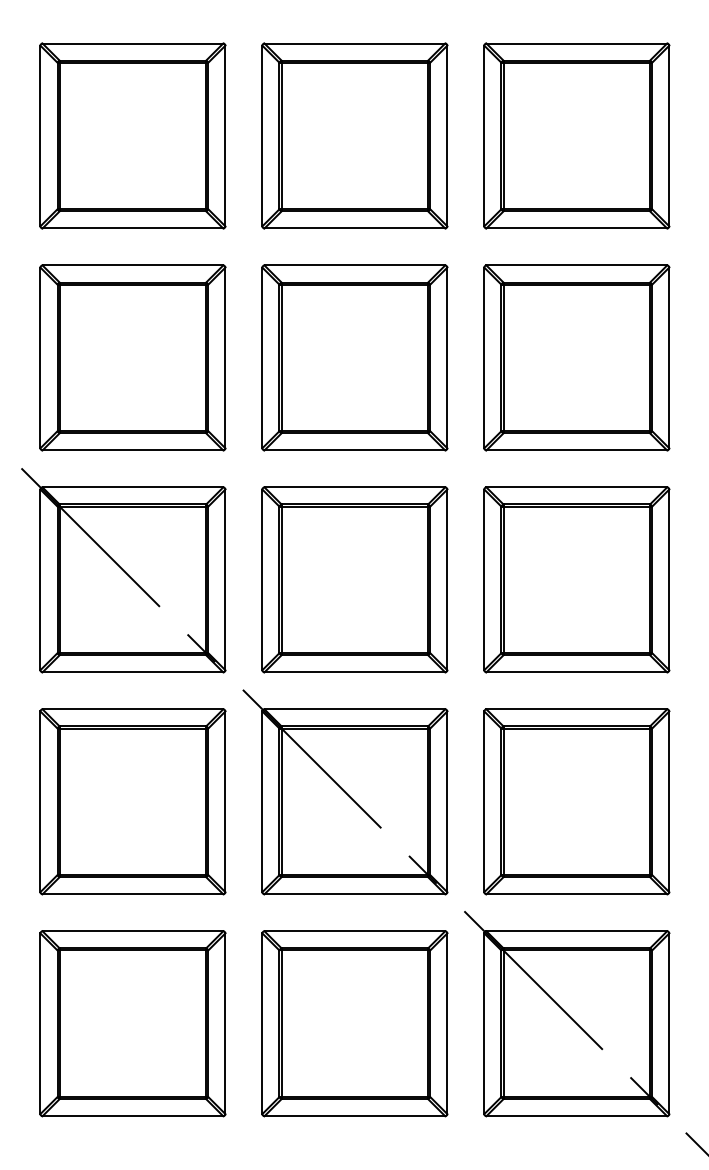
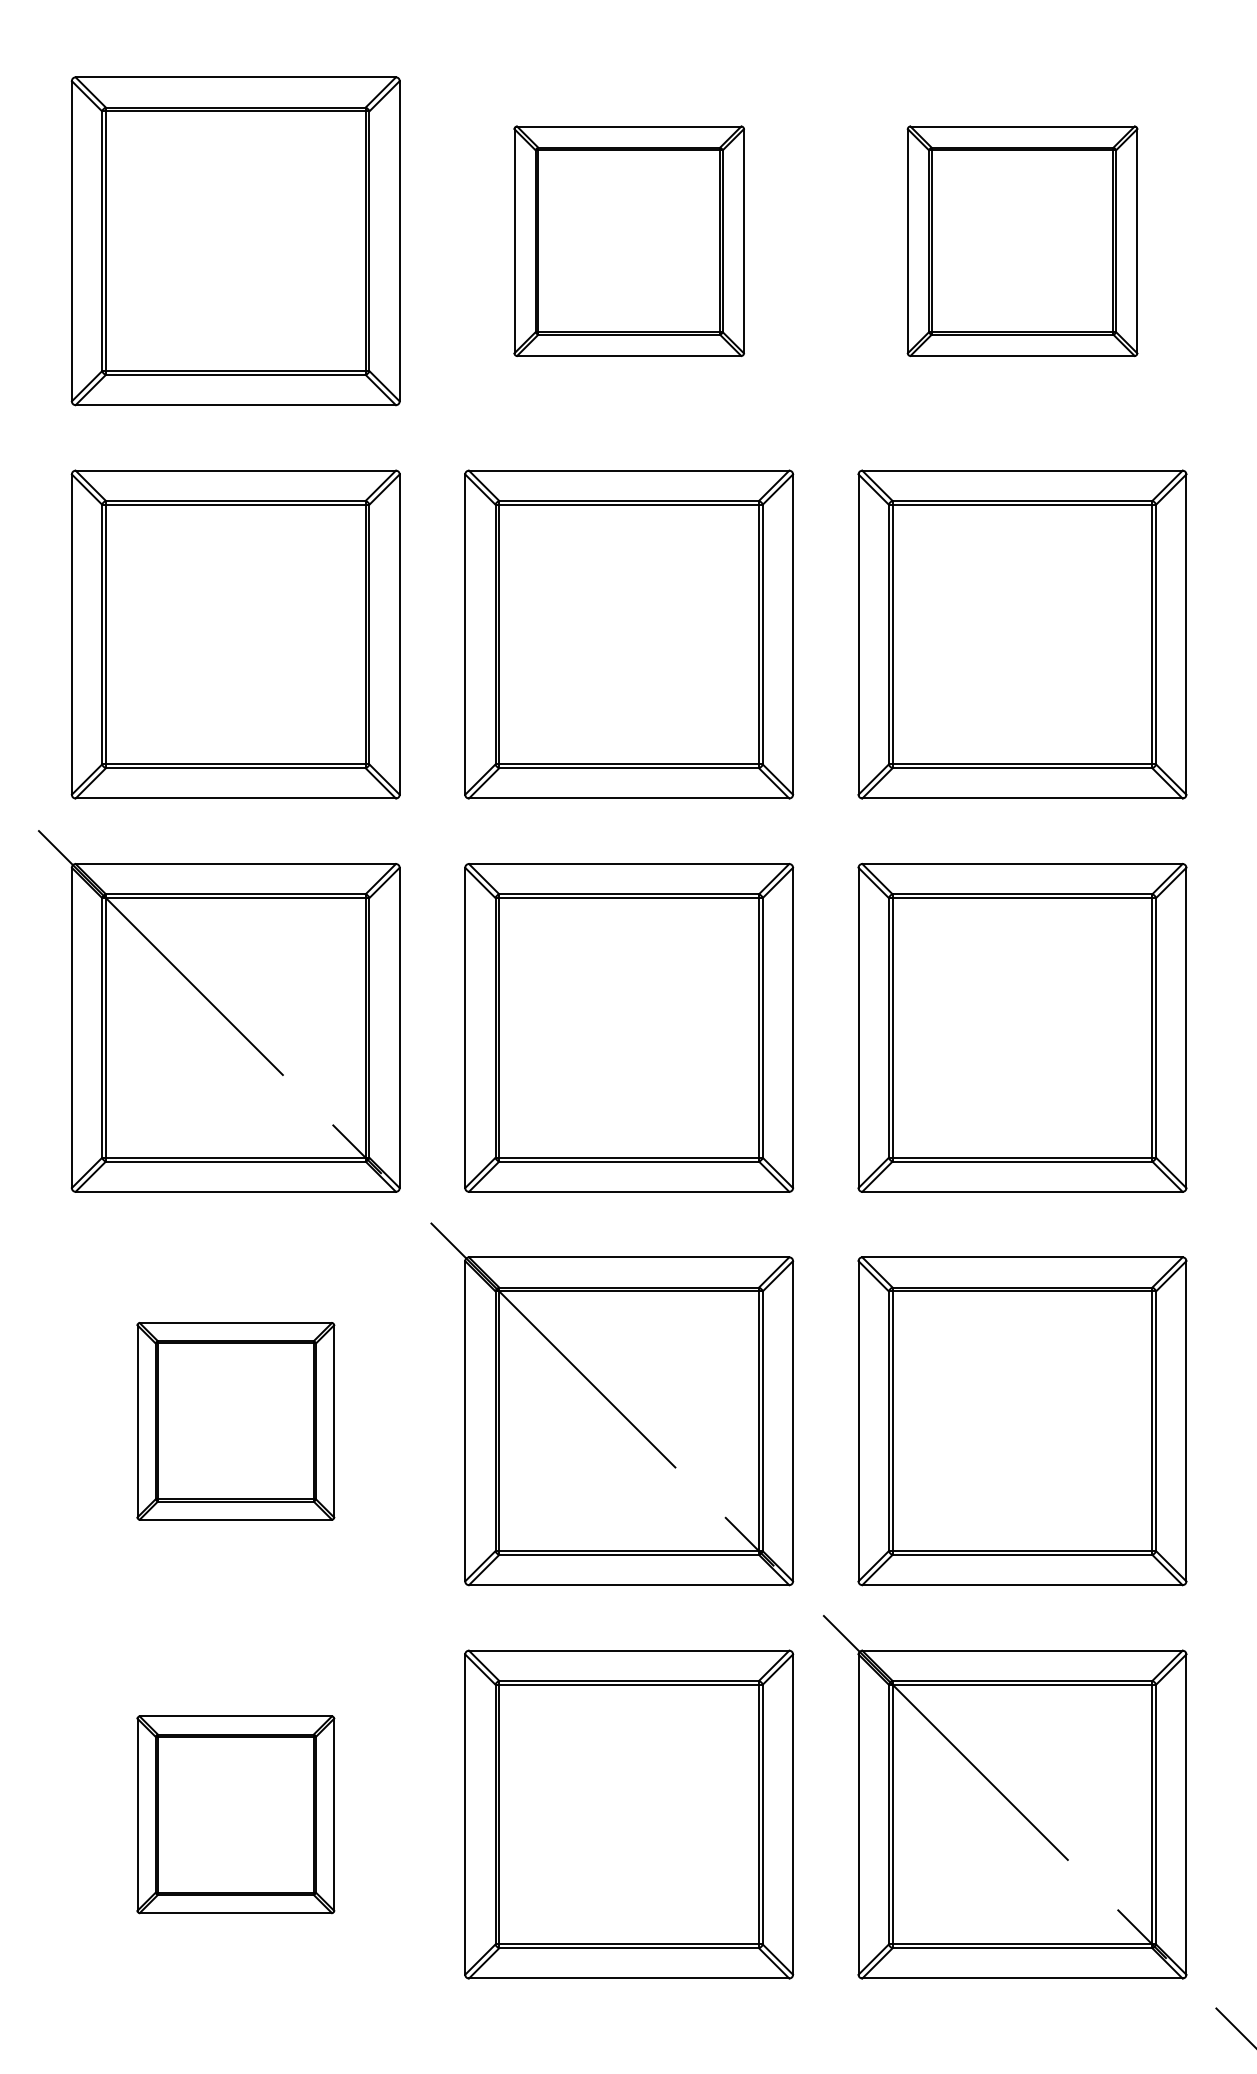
part: (354, 135) -> (628, 240), size x0.7
part: (576, 135) -> (1021, 240), size x0.7
part: (132, 801) -> (235, 1420), size x0.6
part: (132, 1023) -> (235, 1814), size x0.6

